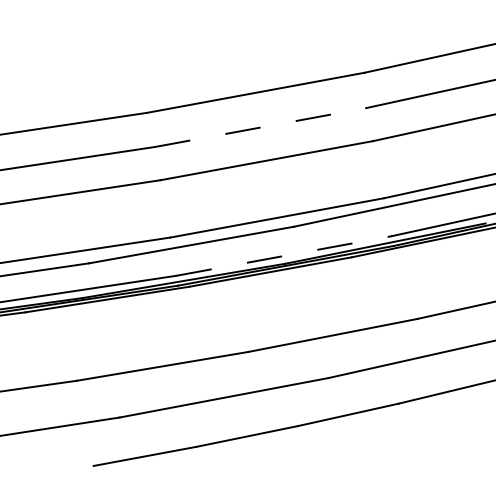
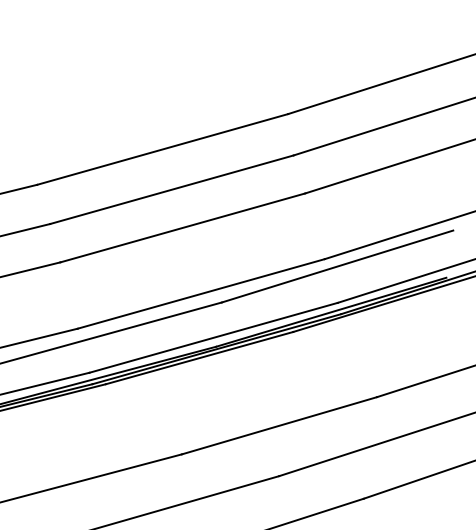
line: (261, 127) -> (173, 189), dashed -> solid
line: (284, 255) -> (213, 337), dashed -> solid

